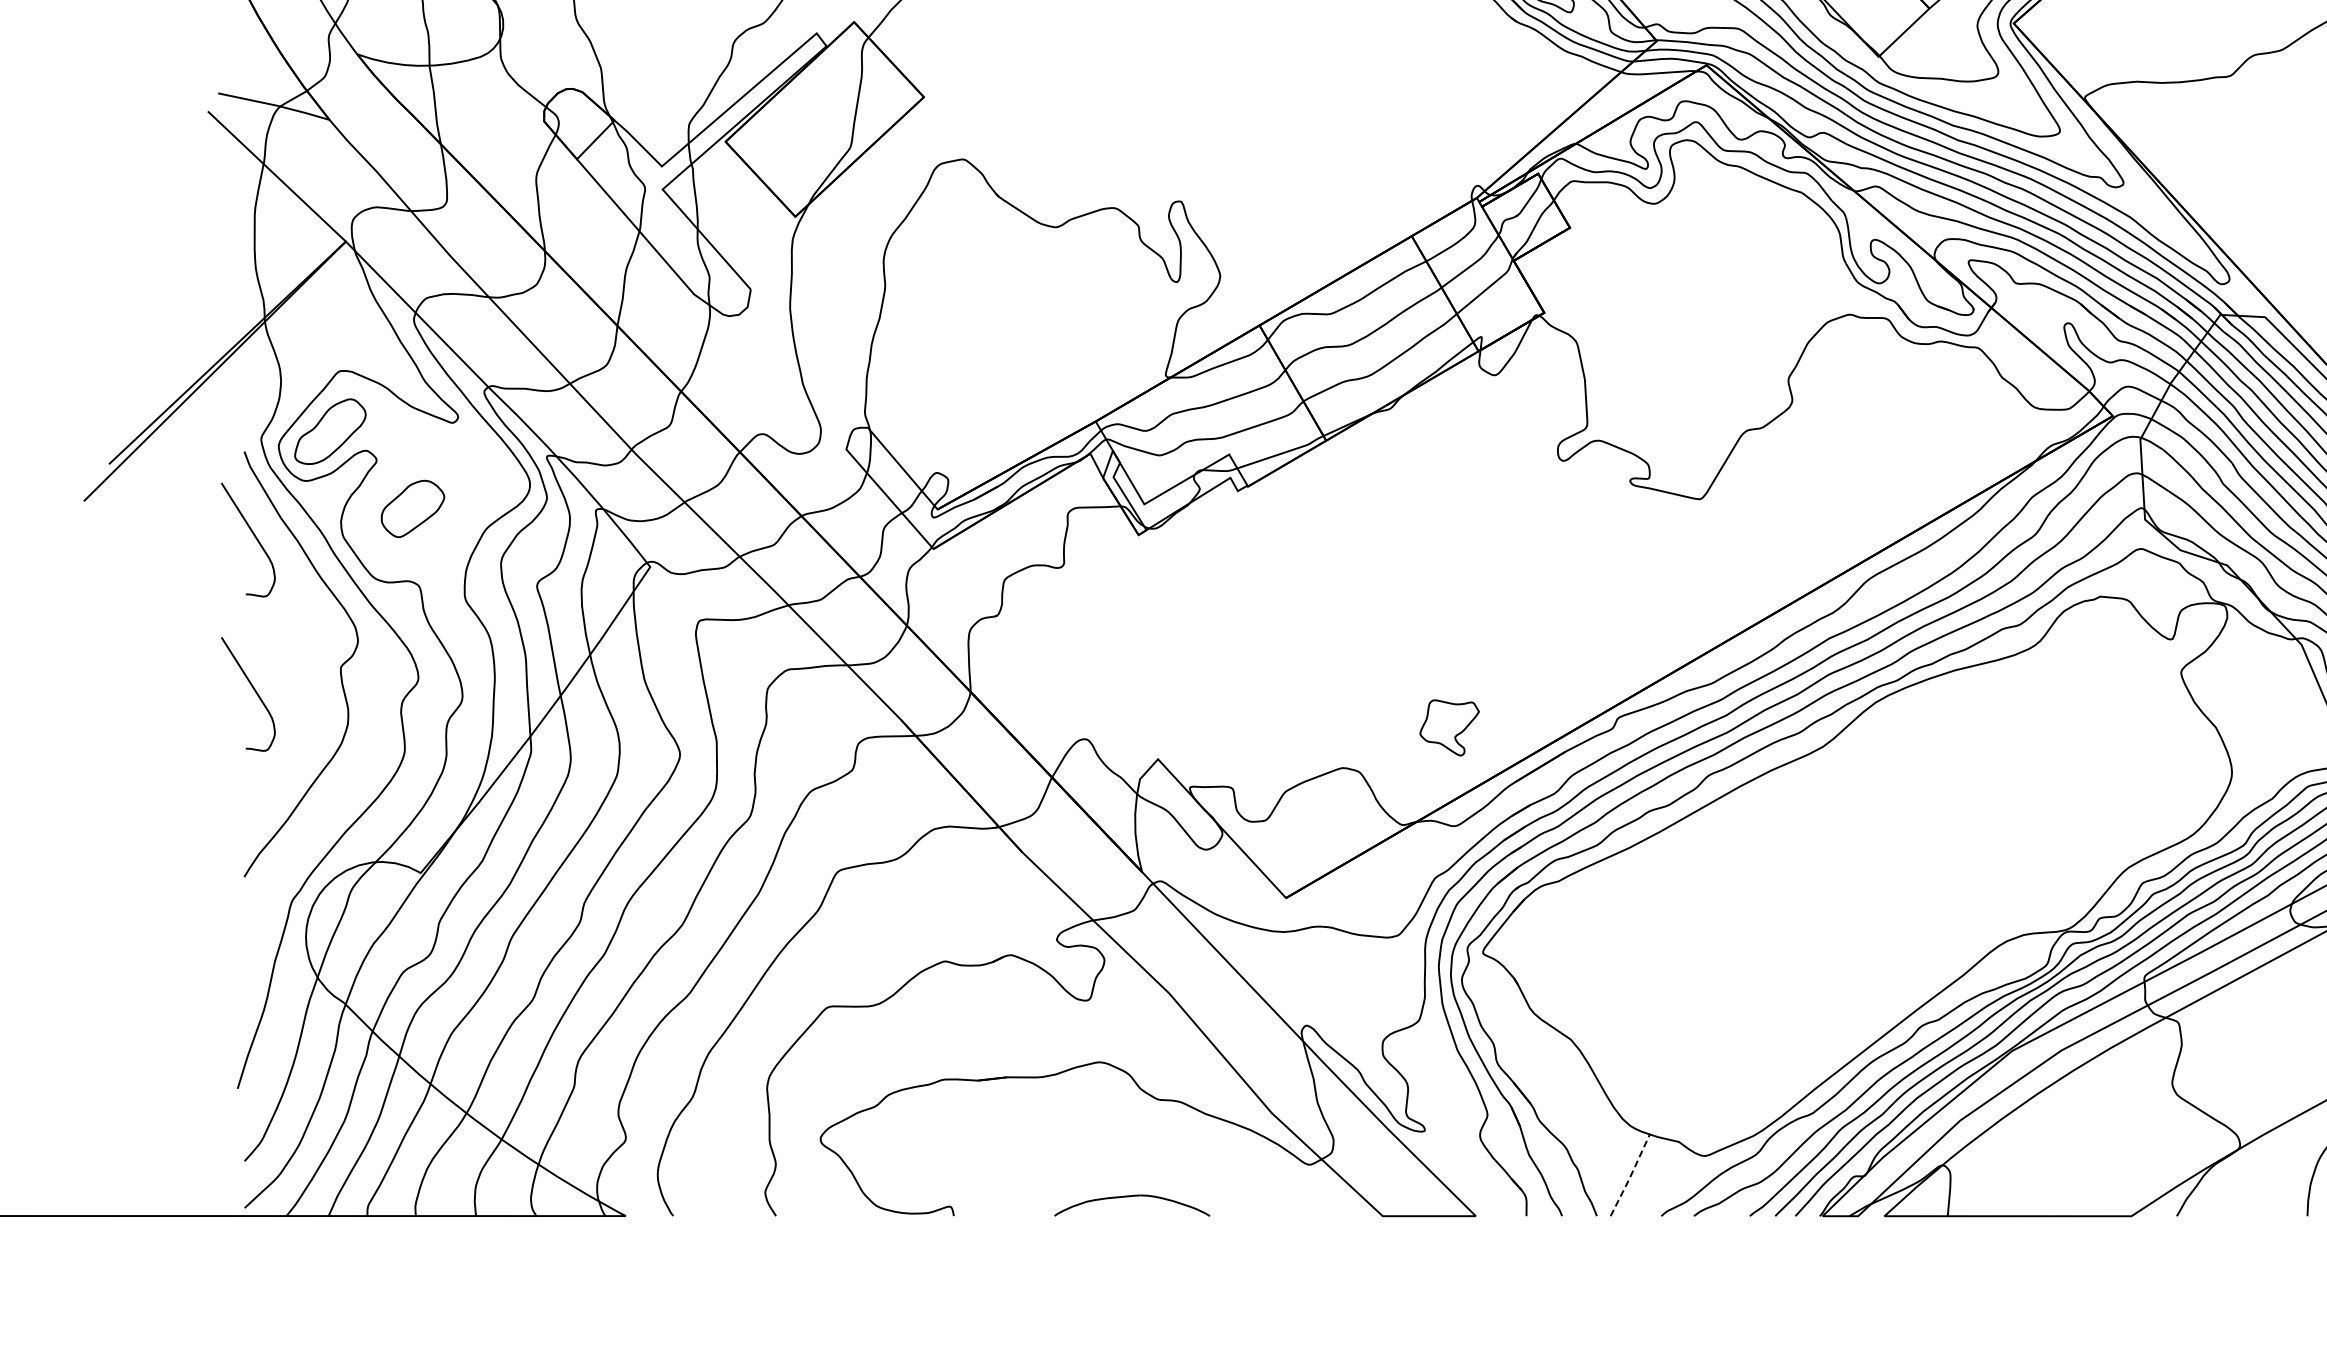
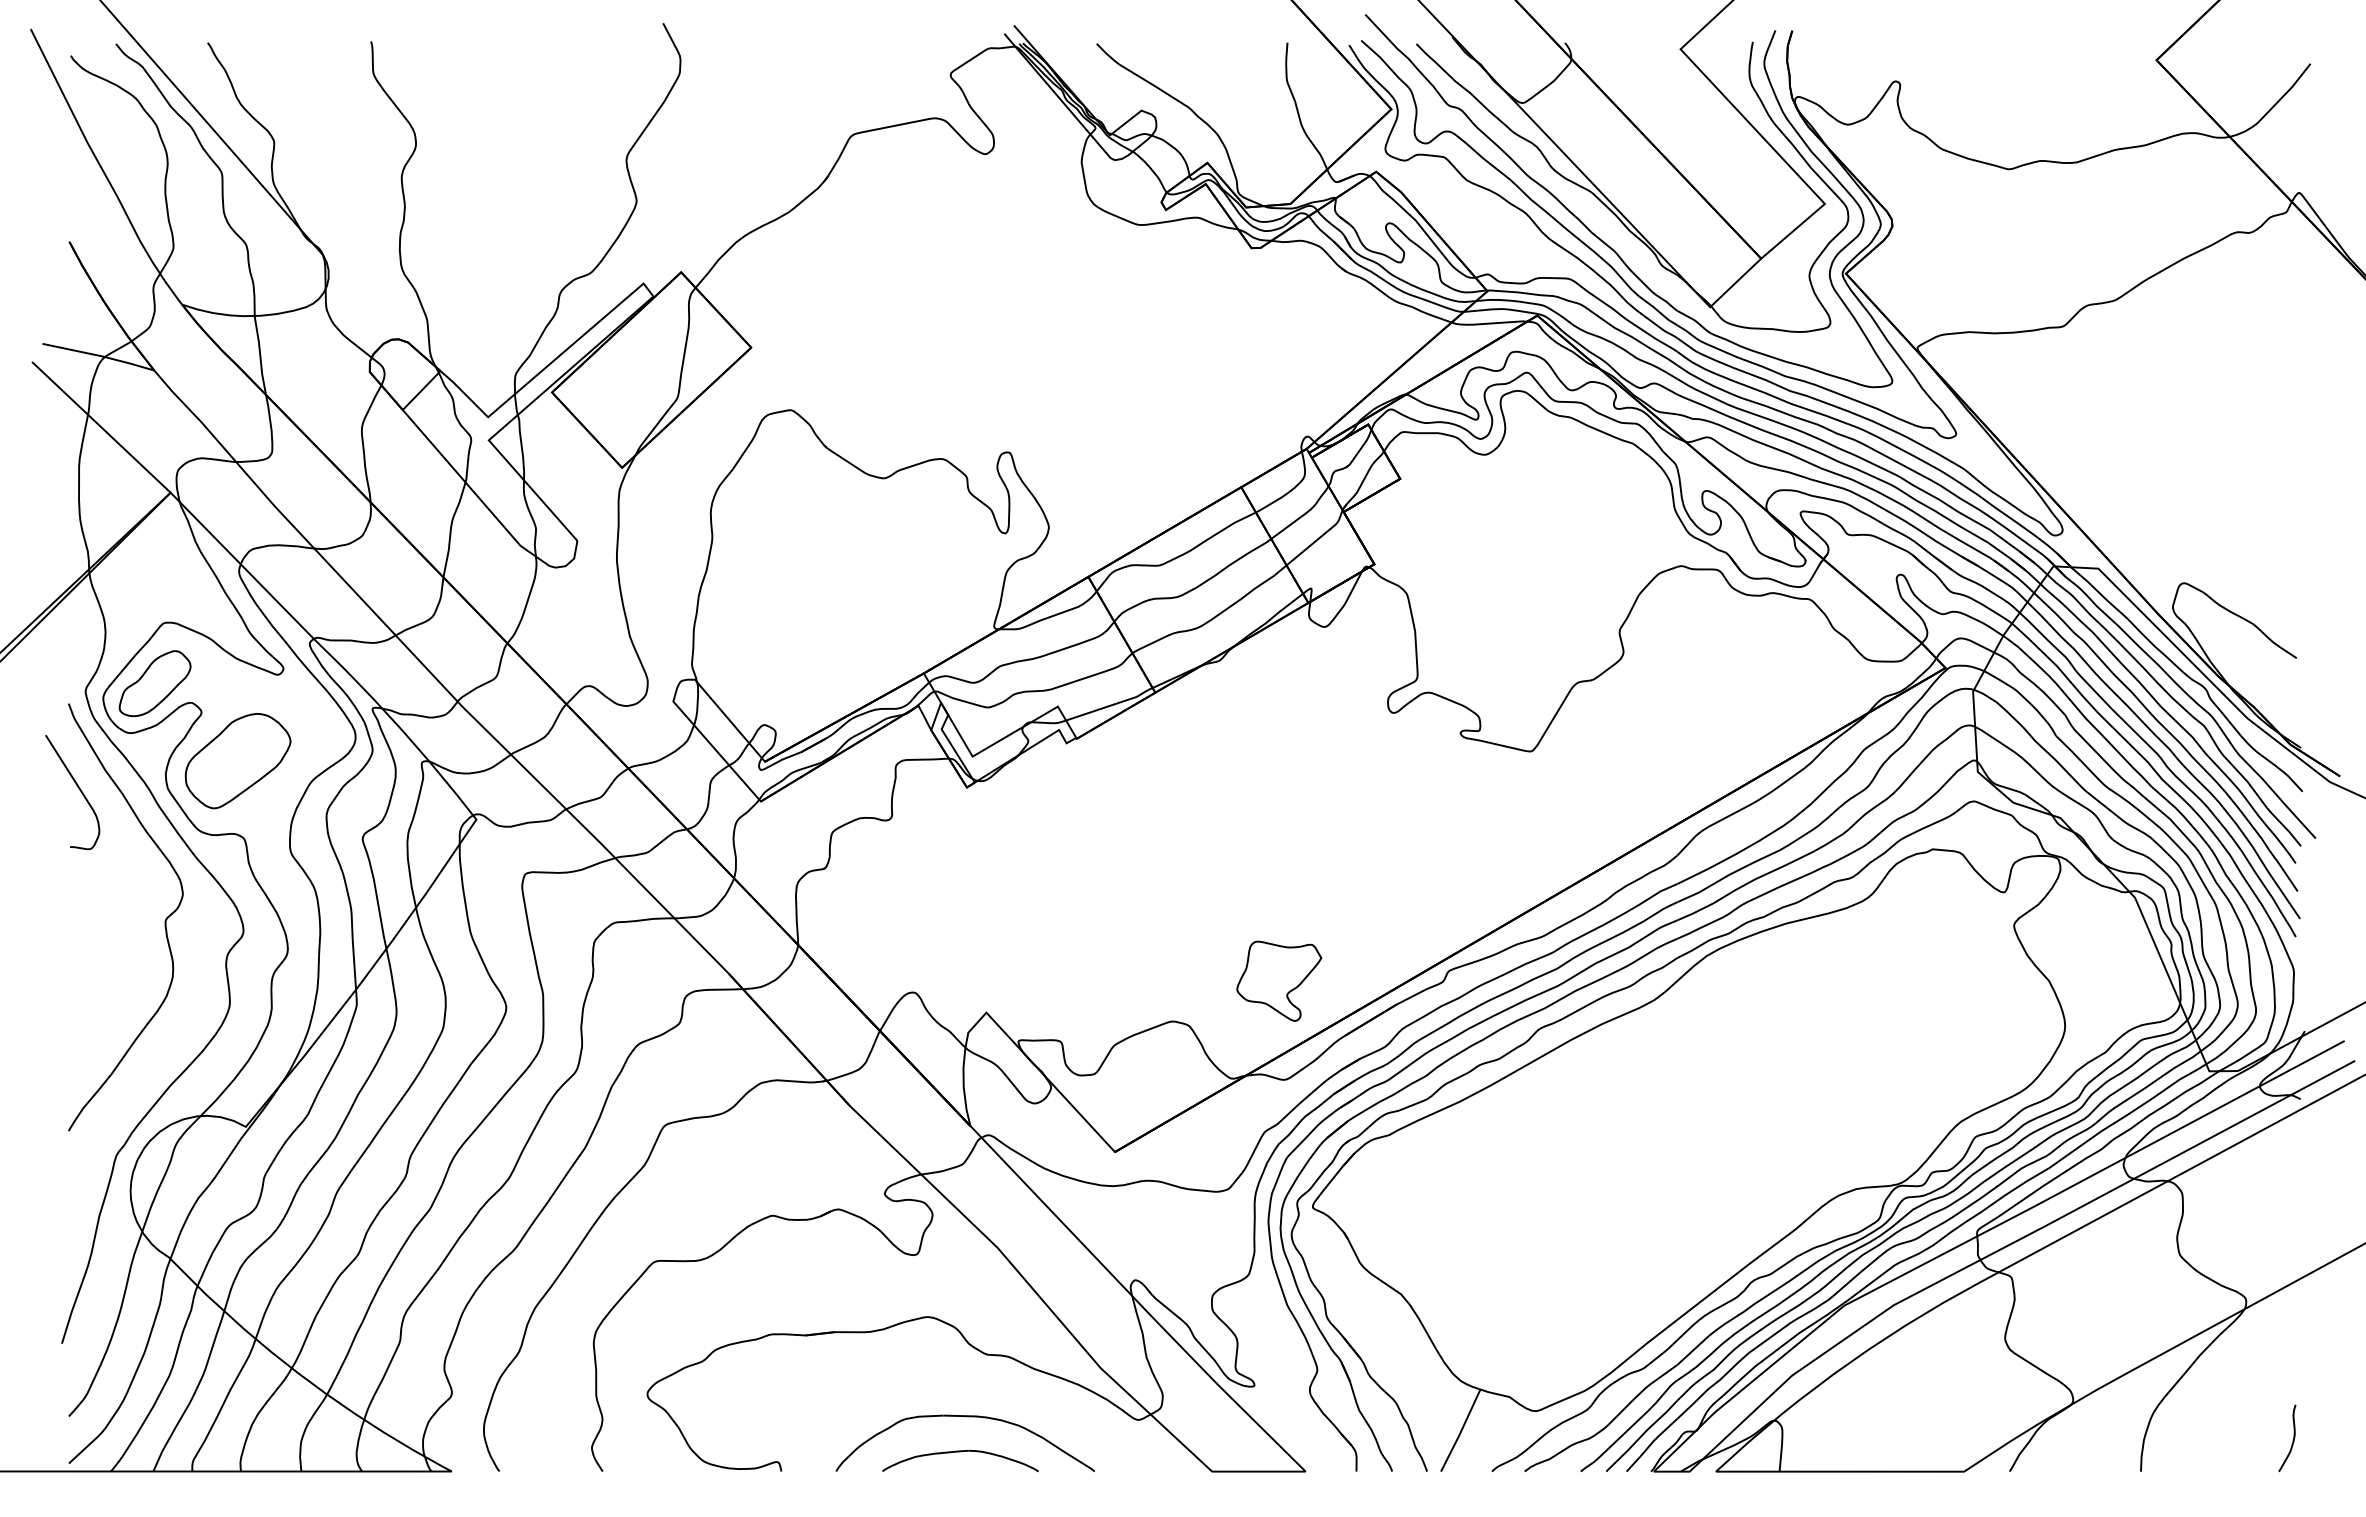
part: (412, 509) -> (237, 761), size x1.67
curve: (253, 689) -> (77, 942), removed
part: (1449, 727) -> (1279, 980), size x1.43
part: (1137, 1162) -> (965, 1417), added
line: (1631, 1176) -> (1461, 1431), dashed -> solid

